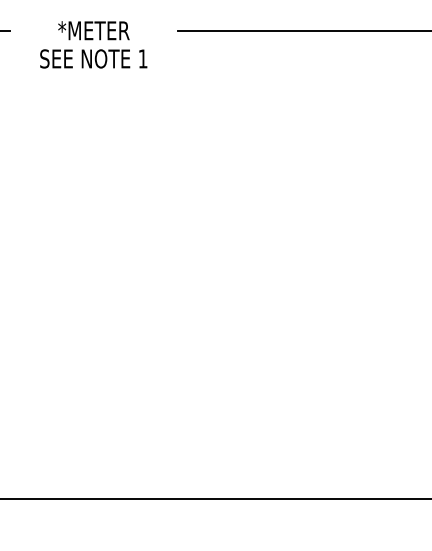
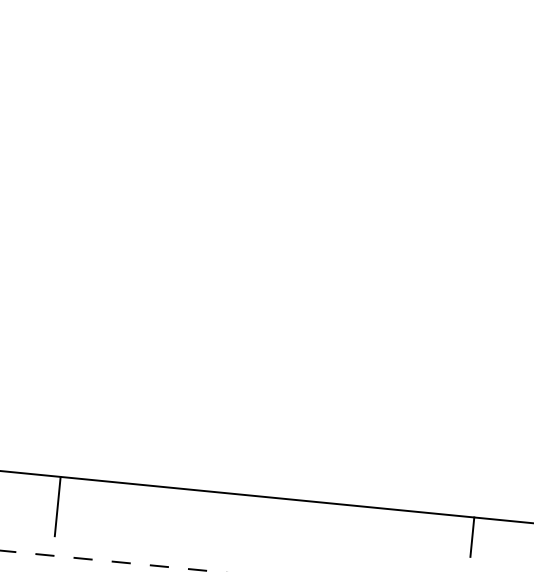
line: (401, 514) -> (472, 537), added
line: (86, 521) -> (57, 506), added

